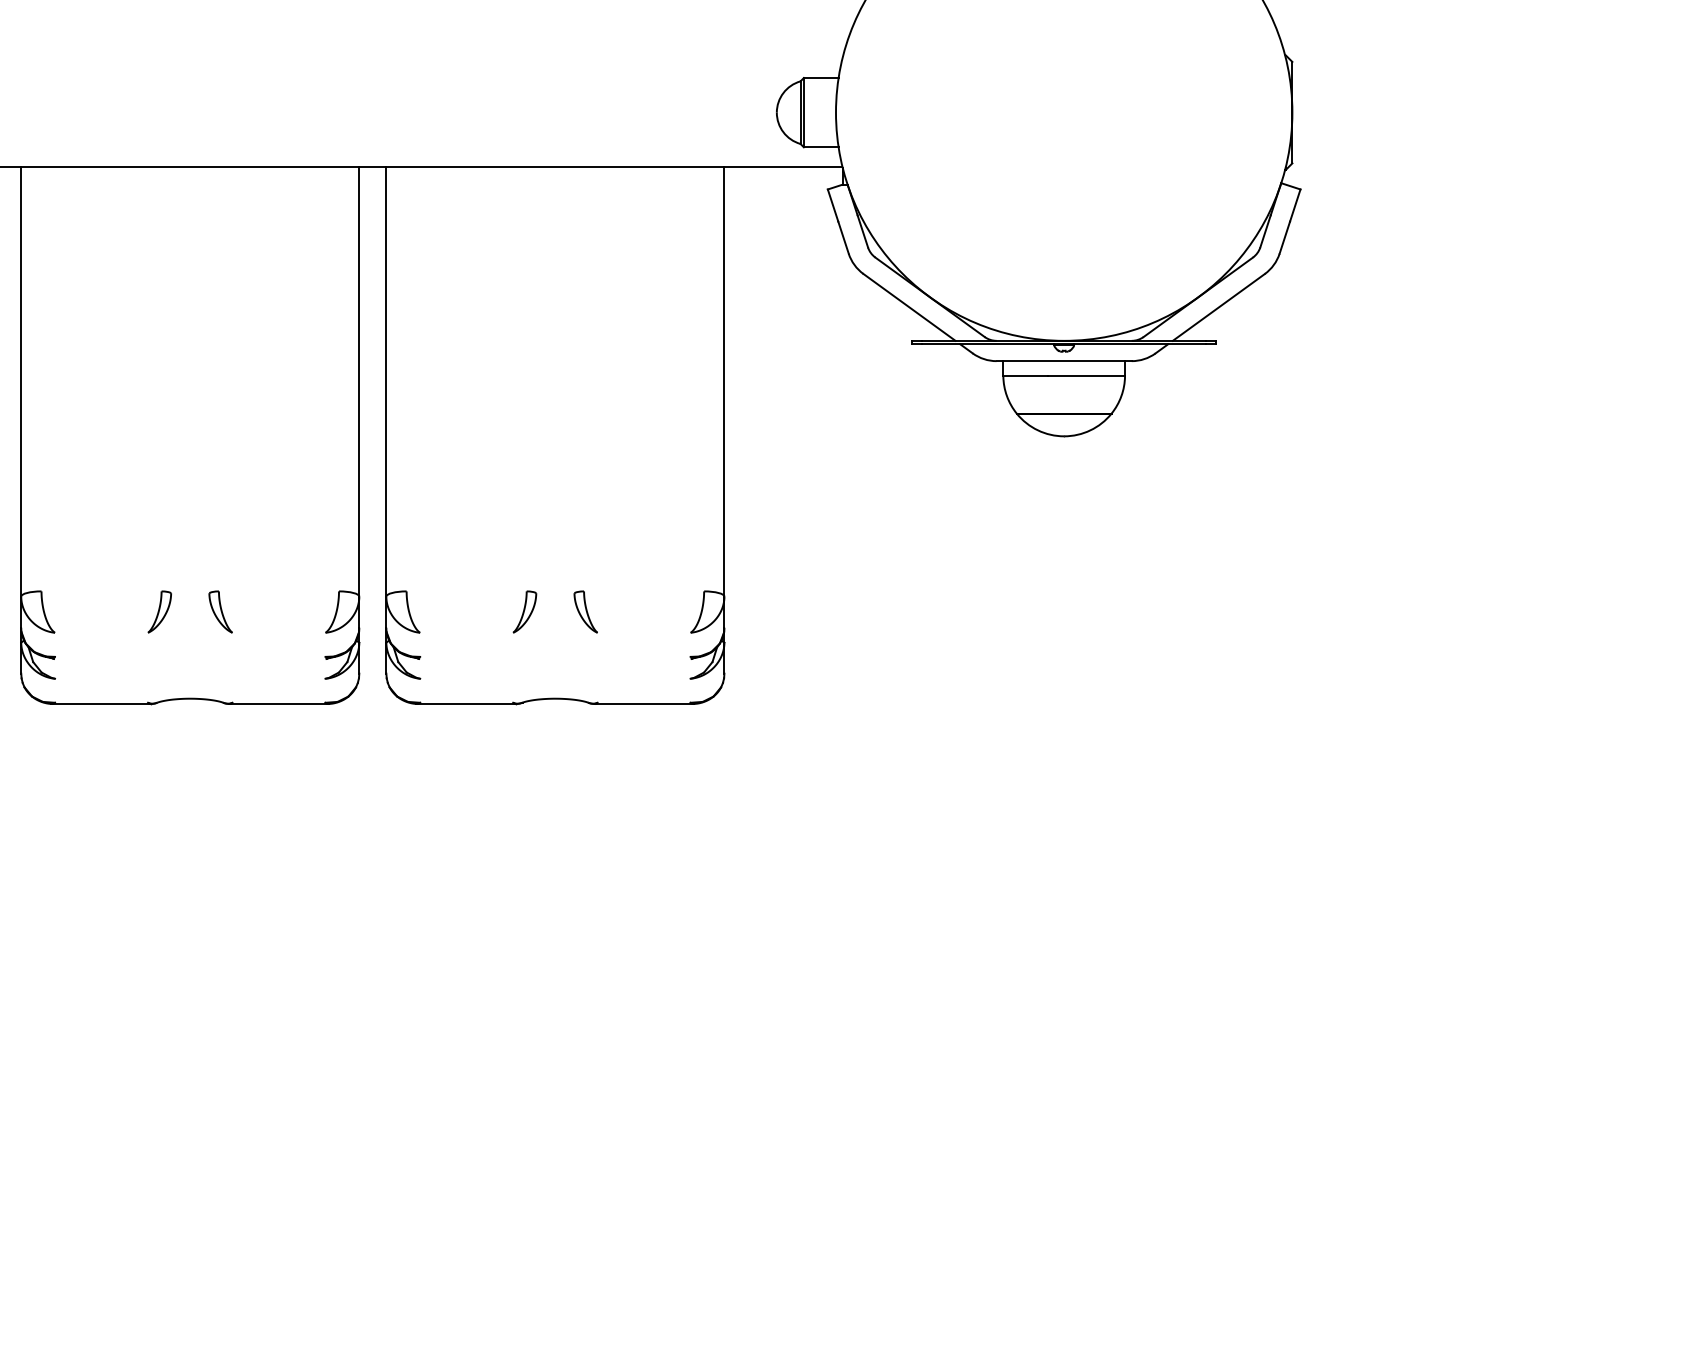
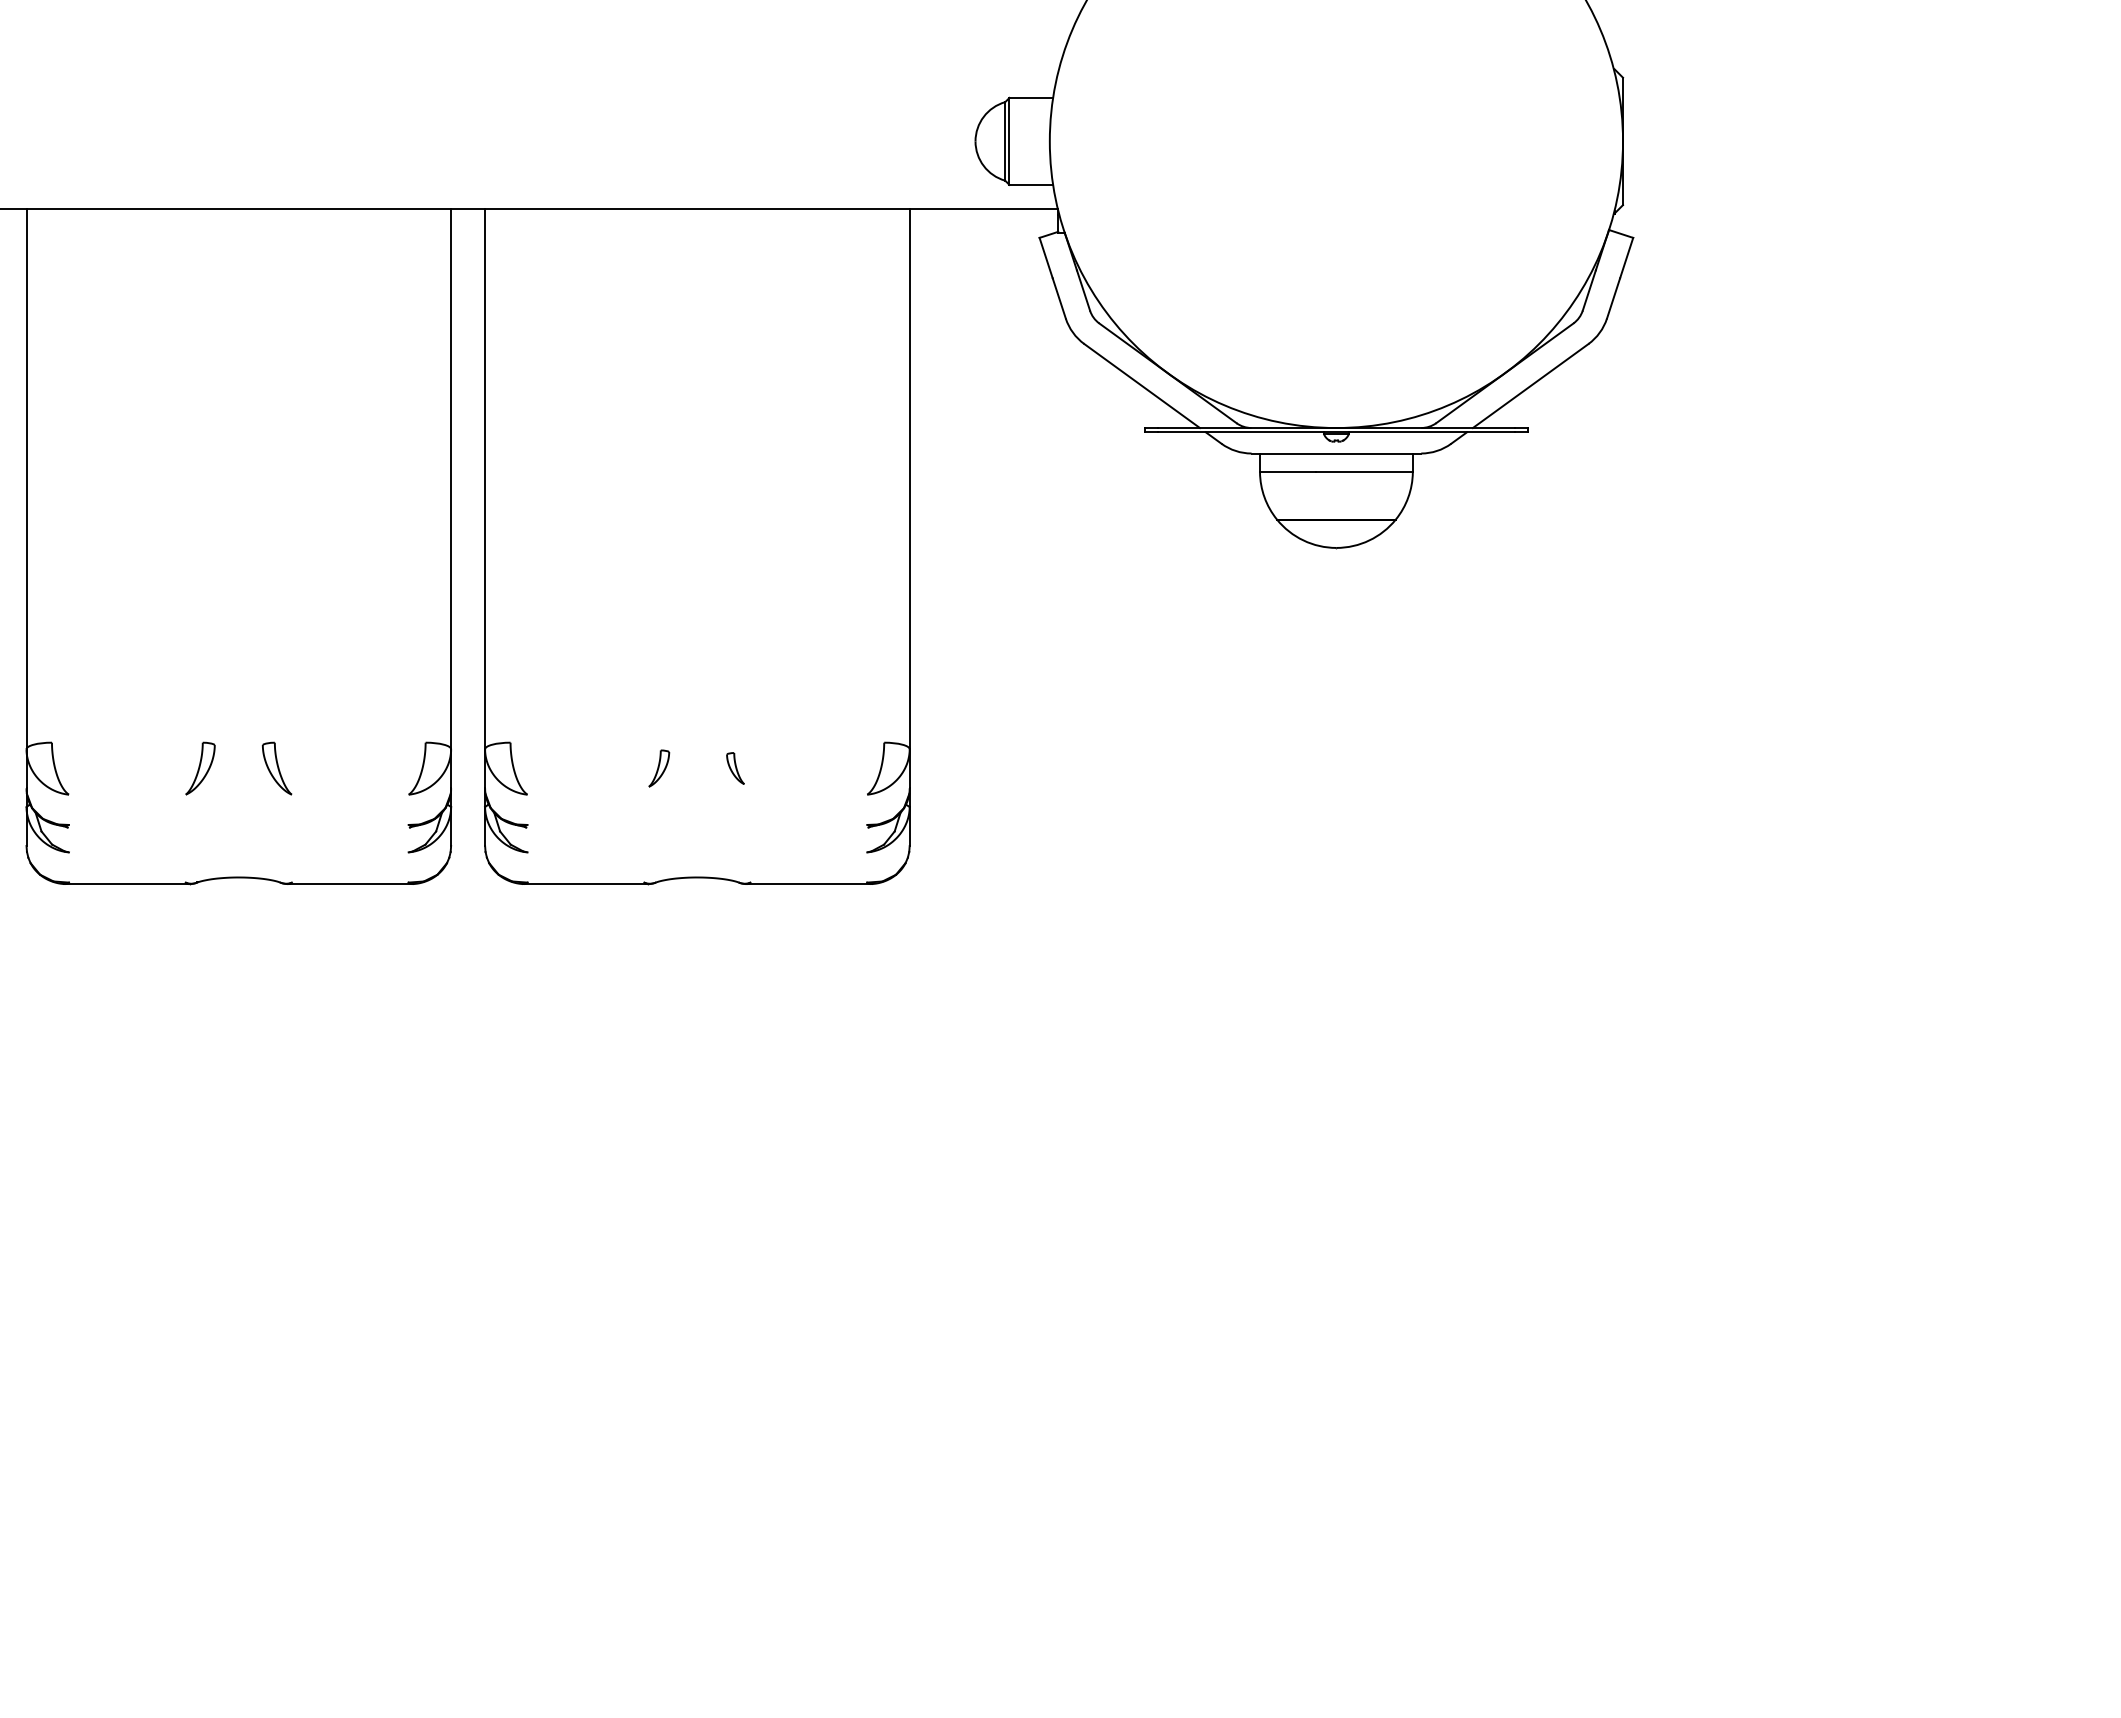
part: (525, 611) -> (659, 768), size x0.7
part: (585, 611) -> (735, 768), size x0.6

